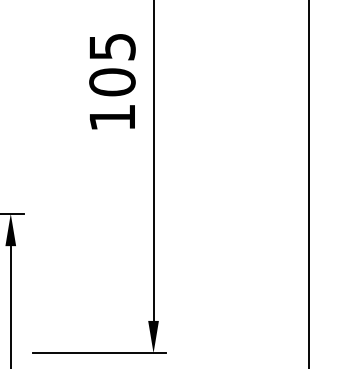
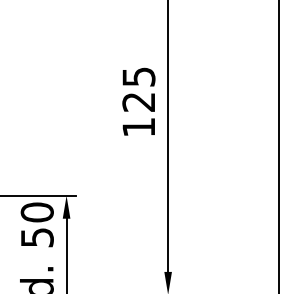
text: (111, 82) -> (138, 102), 105 -> 125

